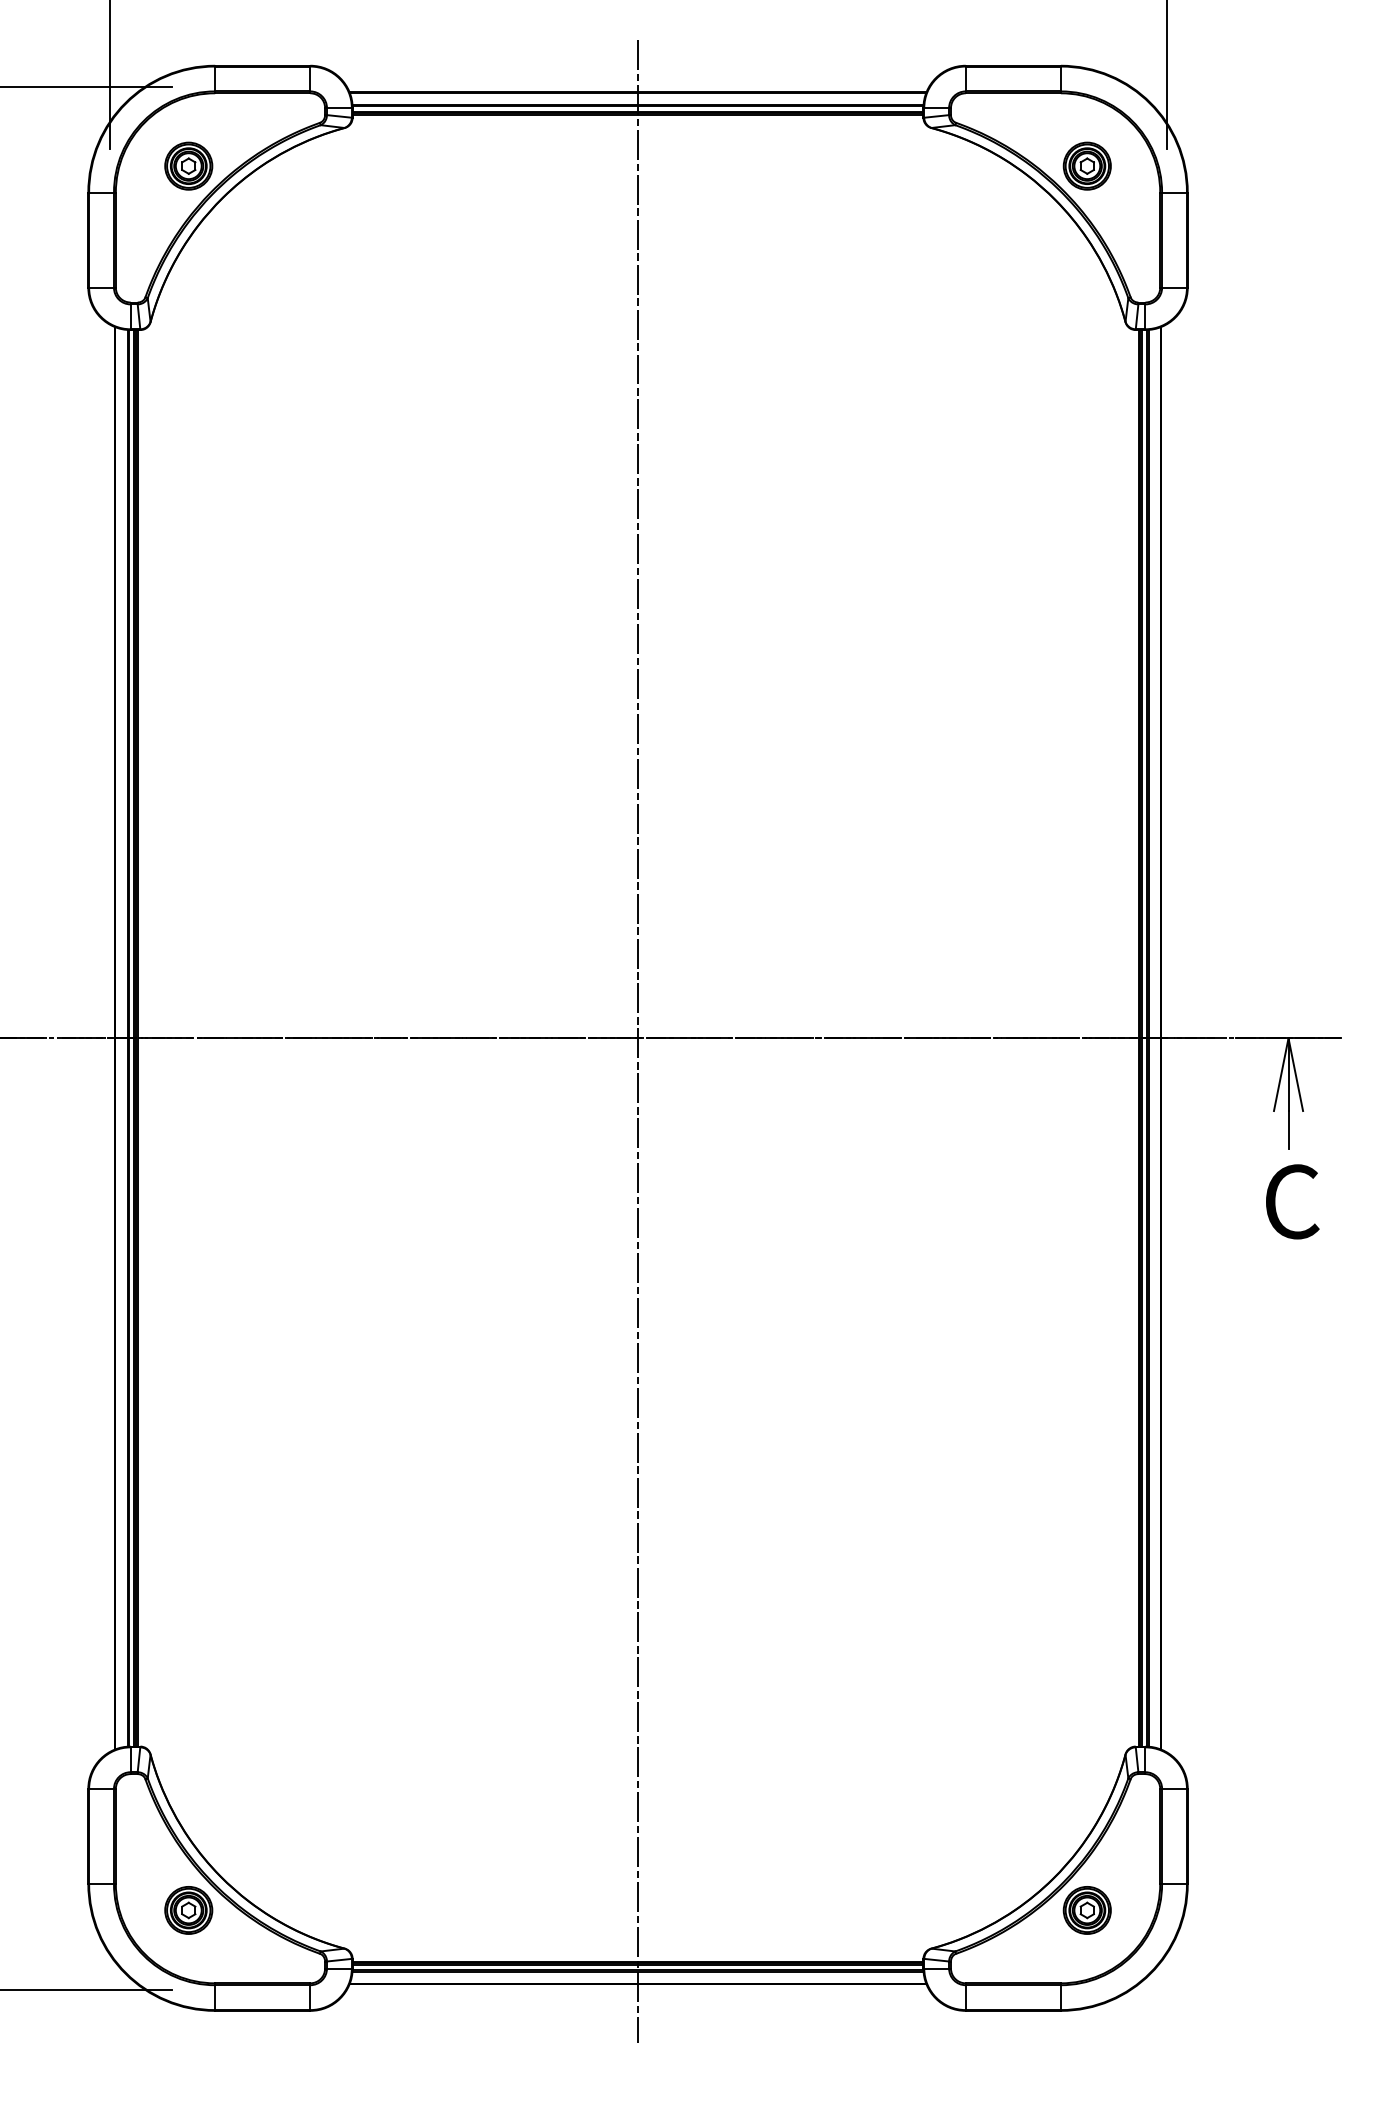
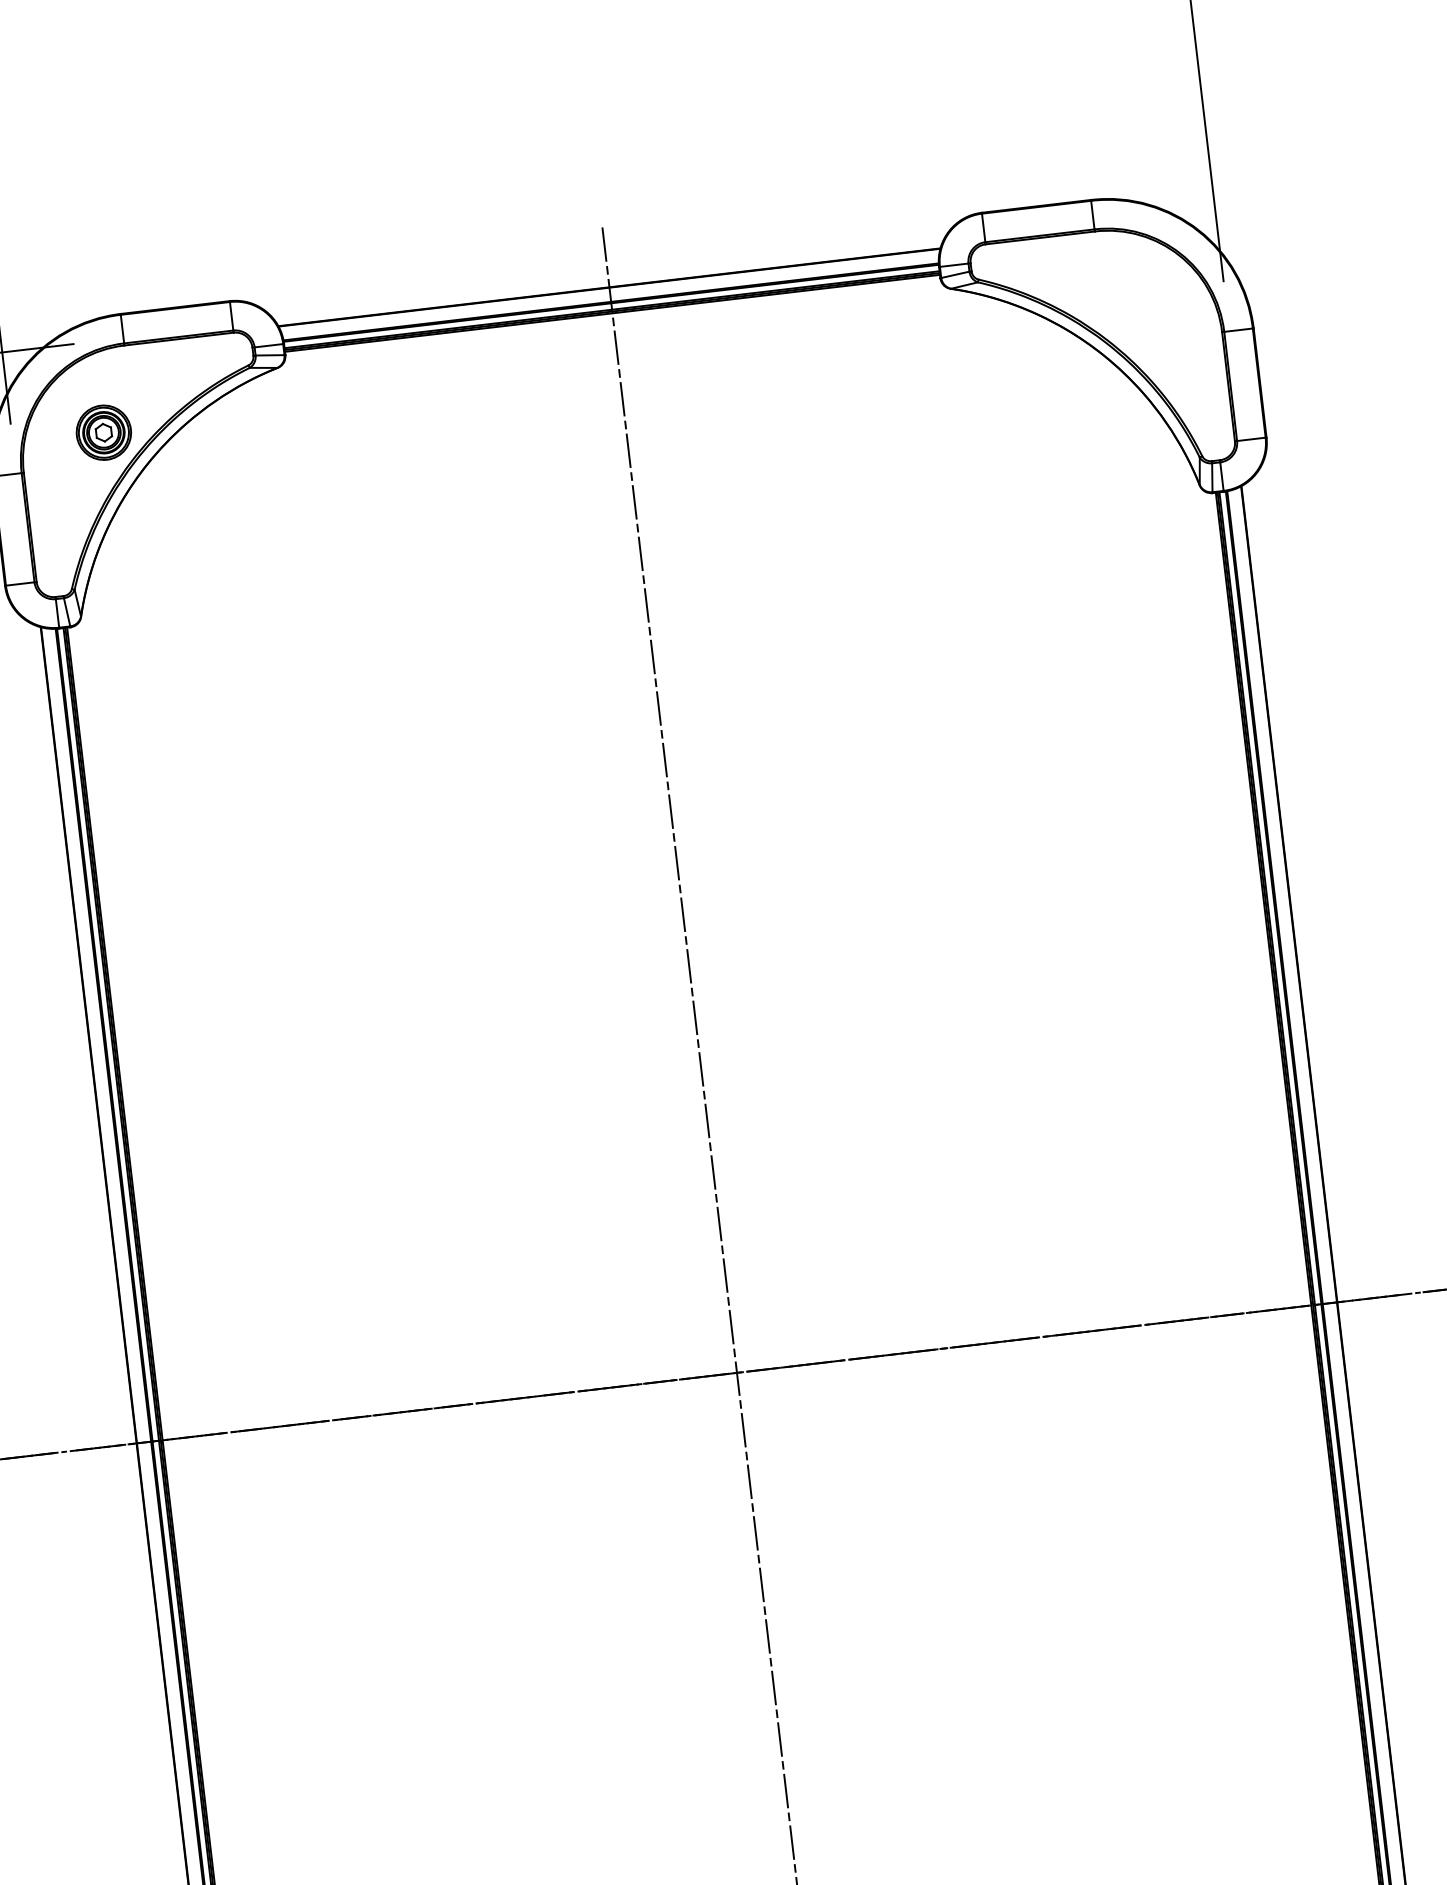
part: (1086, 165) -> (1133, 310), removed

